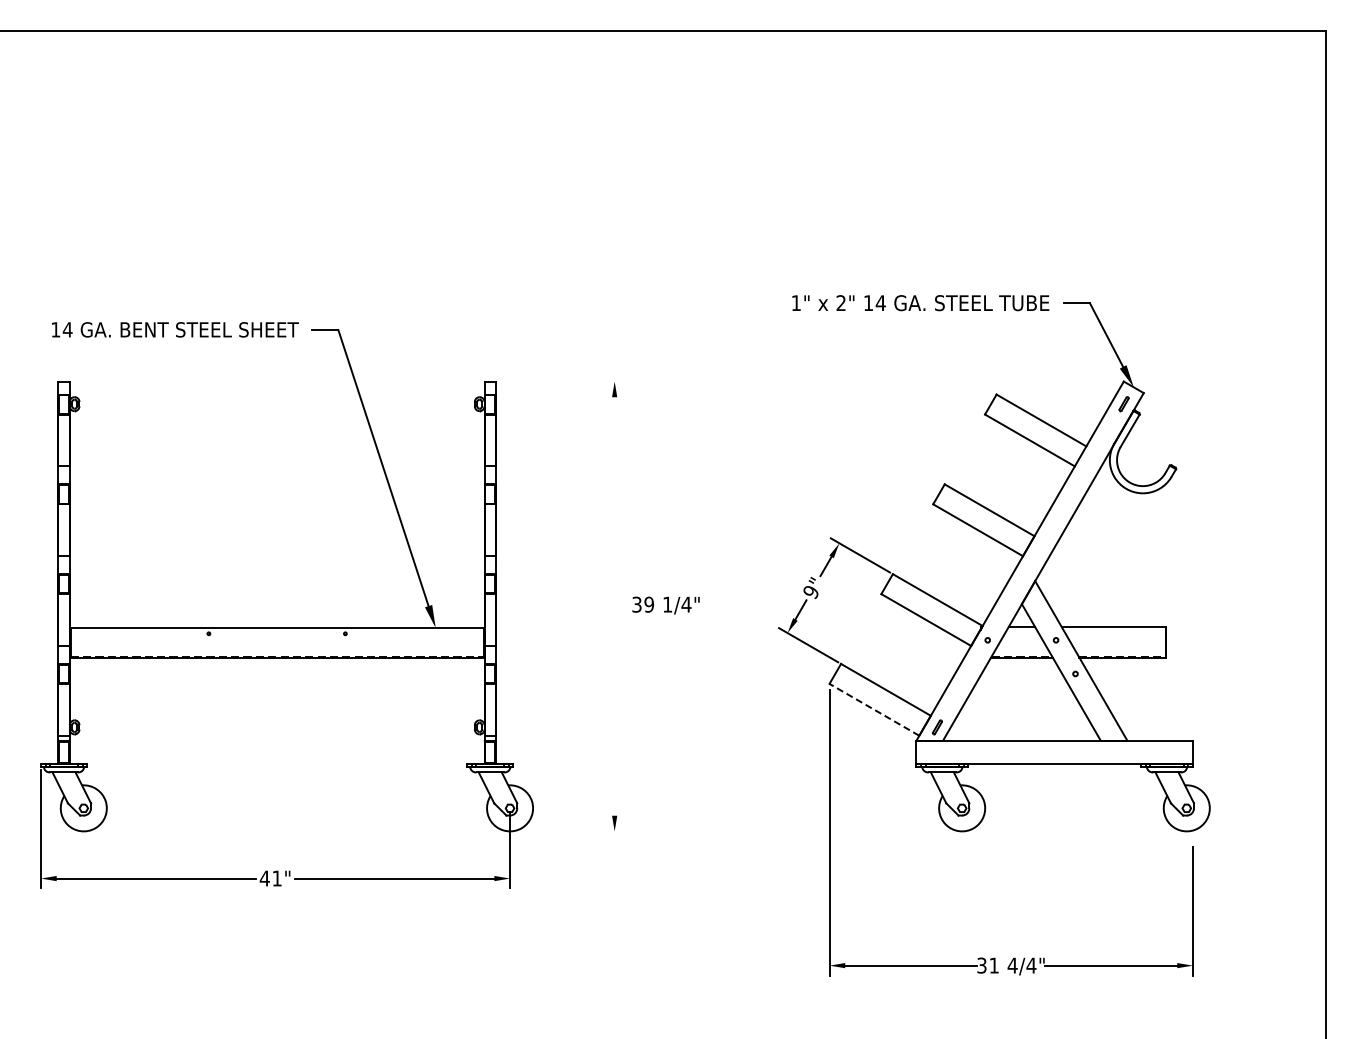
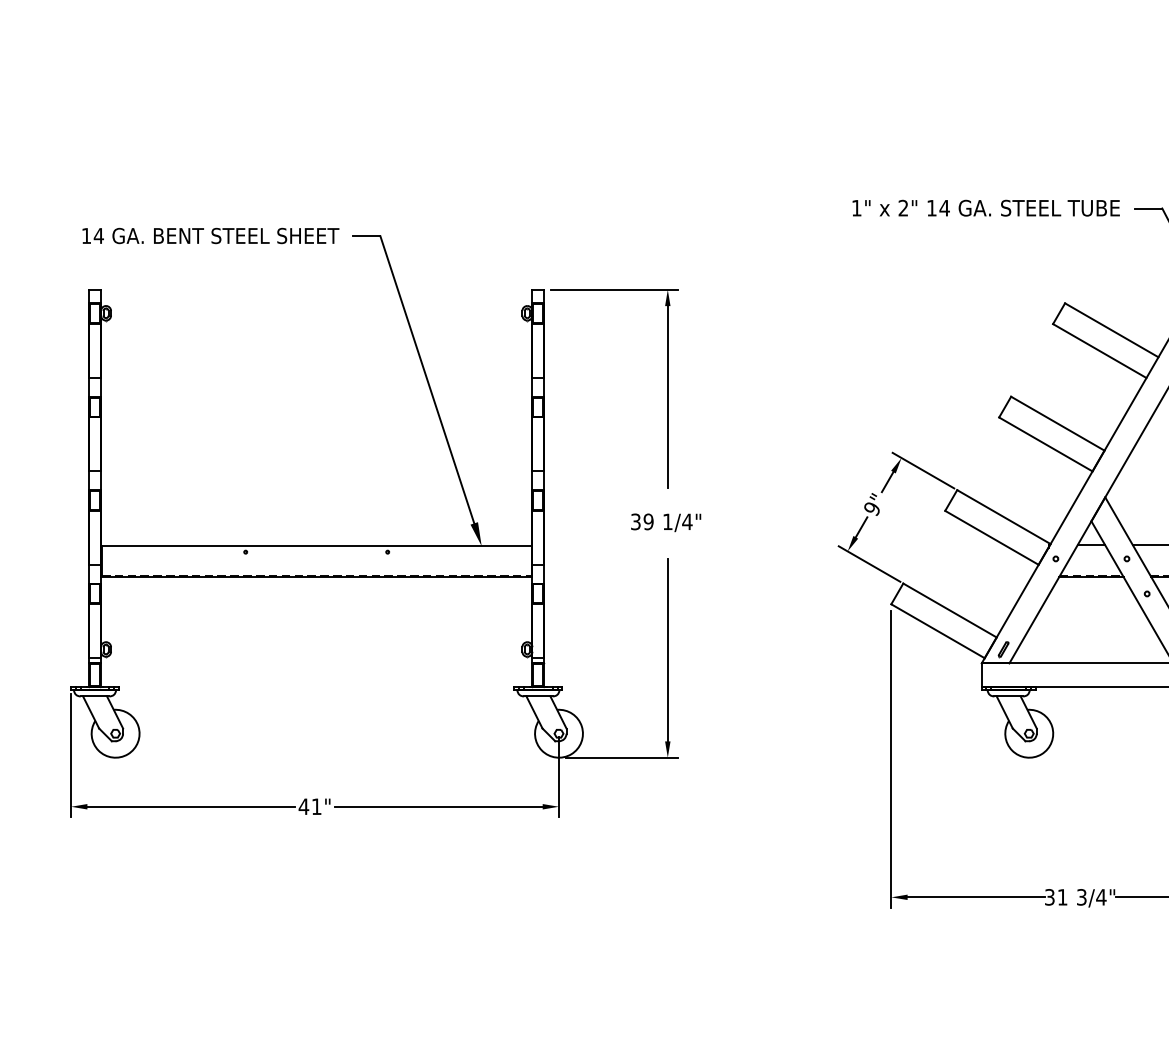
line: (563, 381) -> (614, 289), added
line: (614, 484) -> (667, 396), added
text: (665, 605) -> (665, 522), moved
line: (874, 709) -> (938, 630), dashed -> solid
line: (614, 727) -> (667, 649), added
line: (570, 831) -> (621, 757), added
text: (1012, 965) -> (1081, 897), 4/4" -> 3/4"

